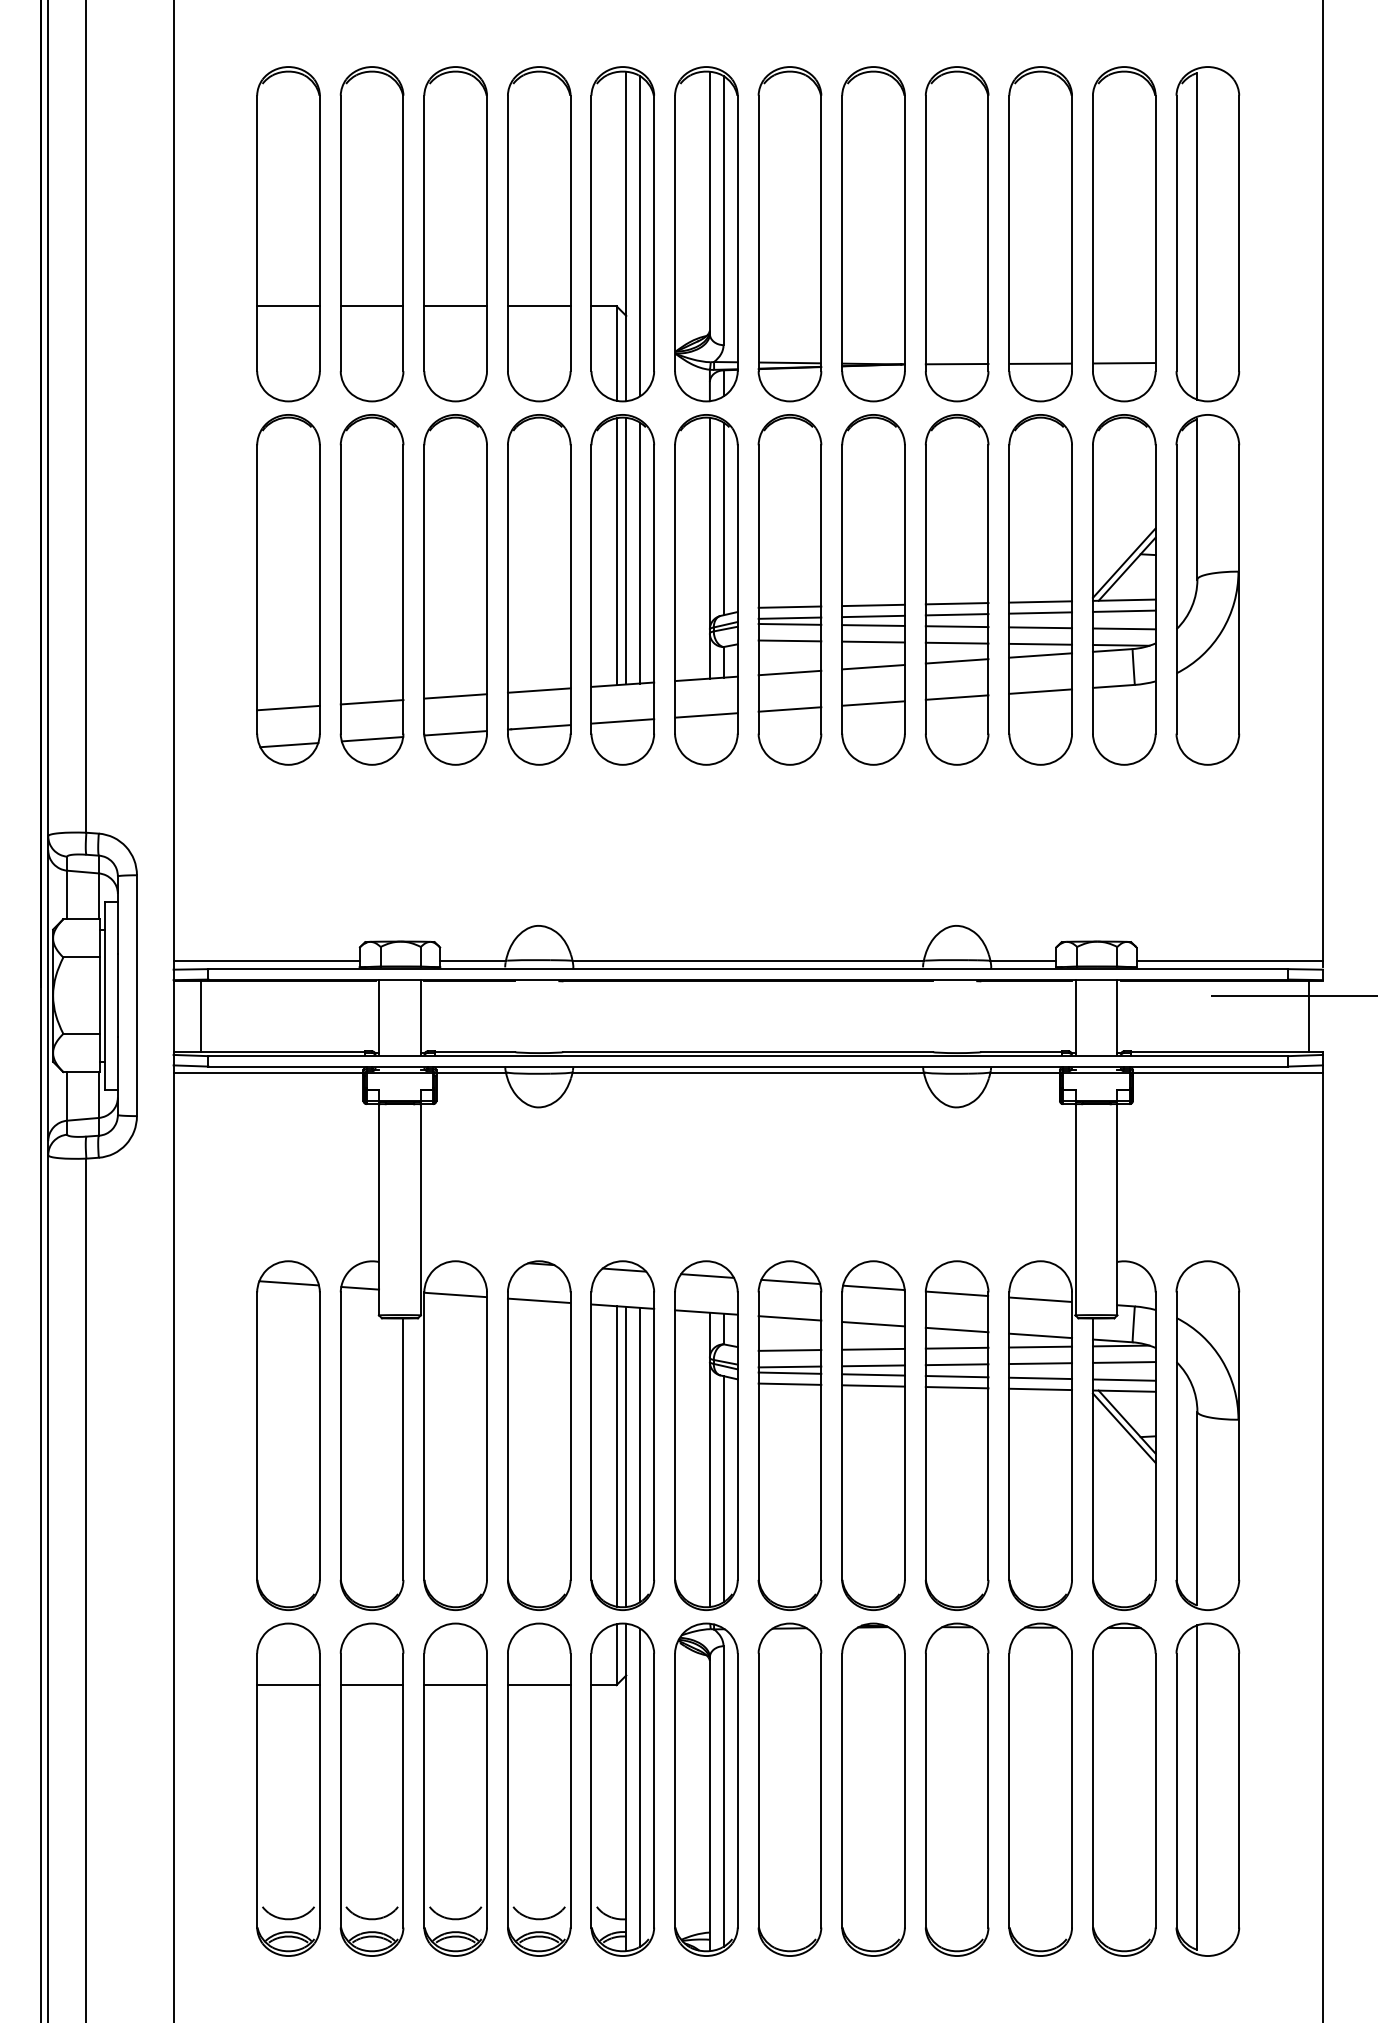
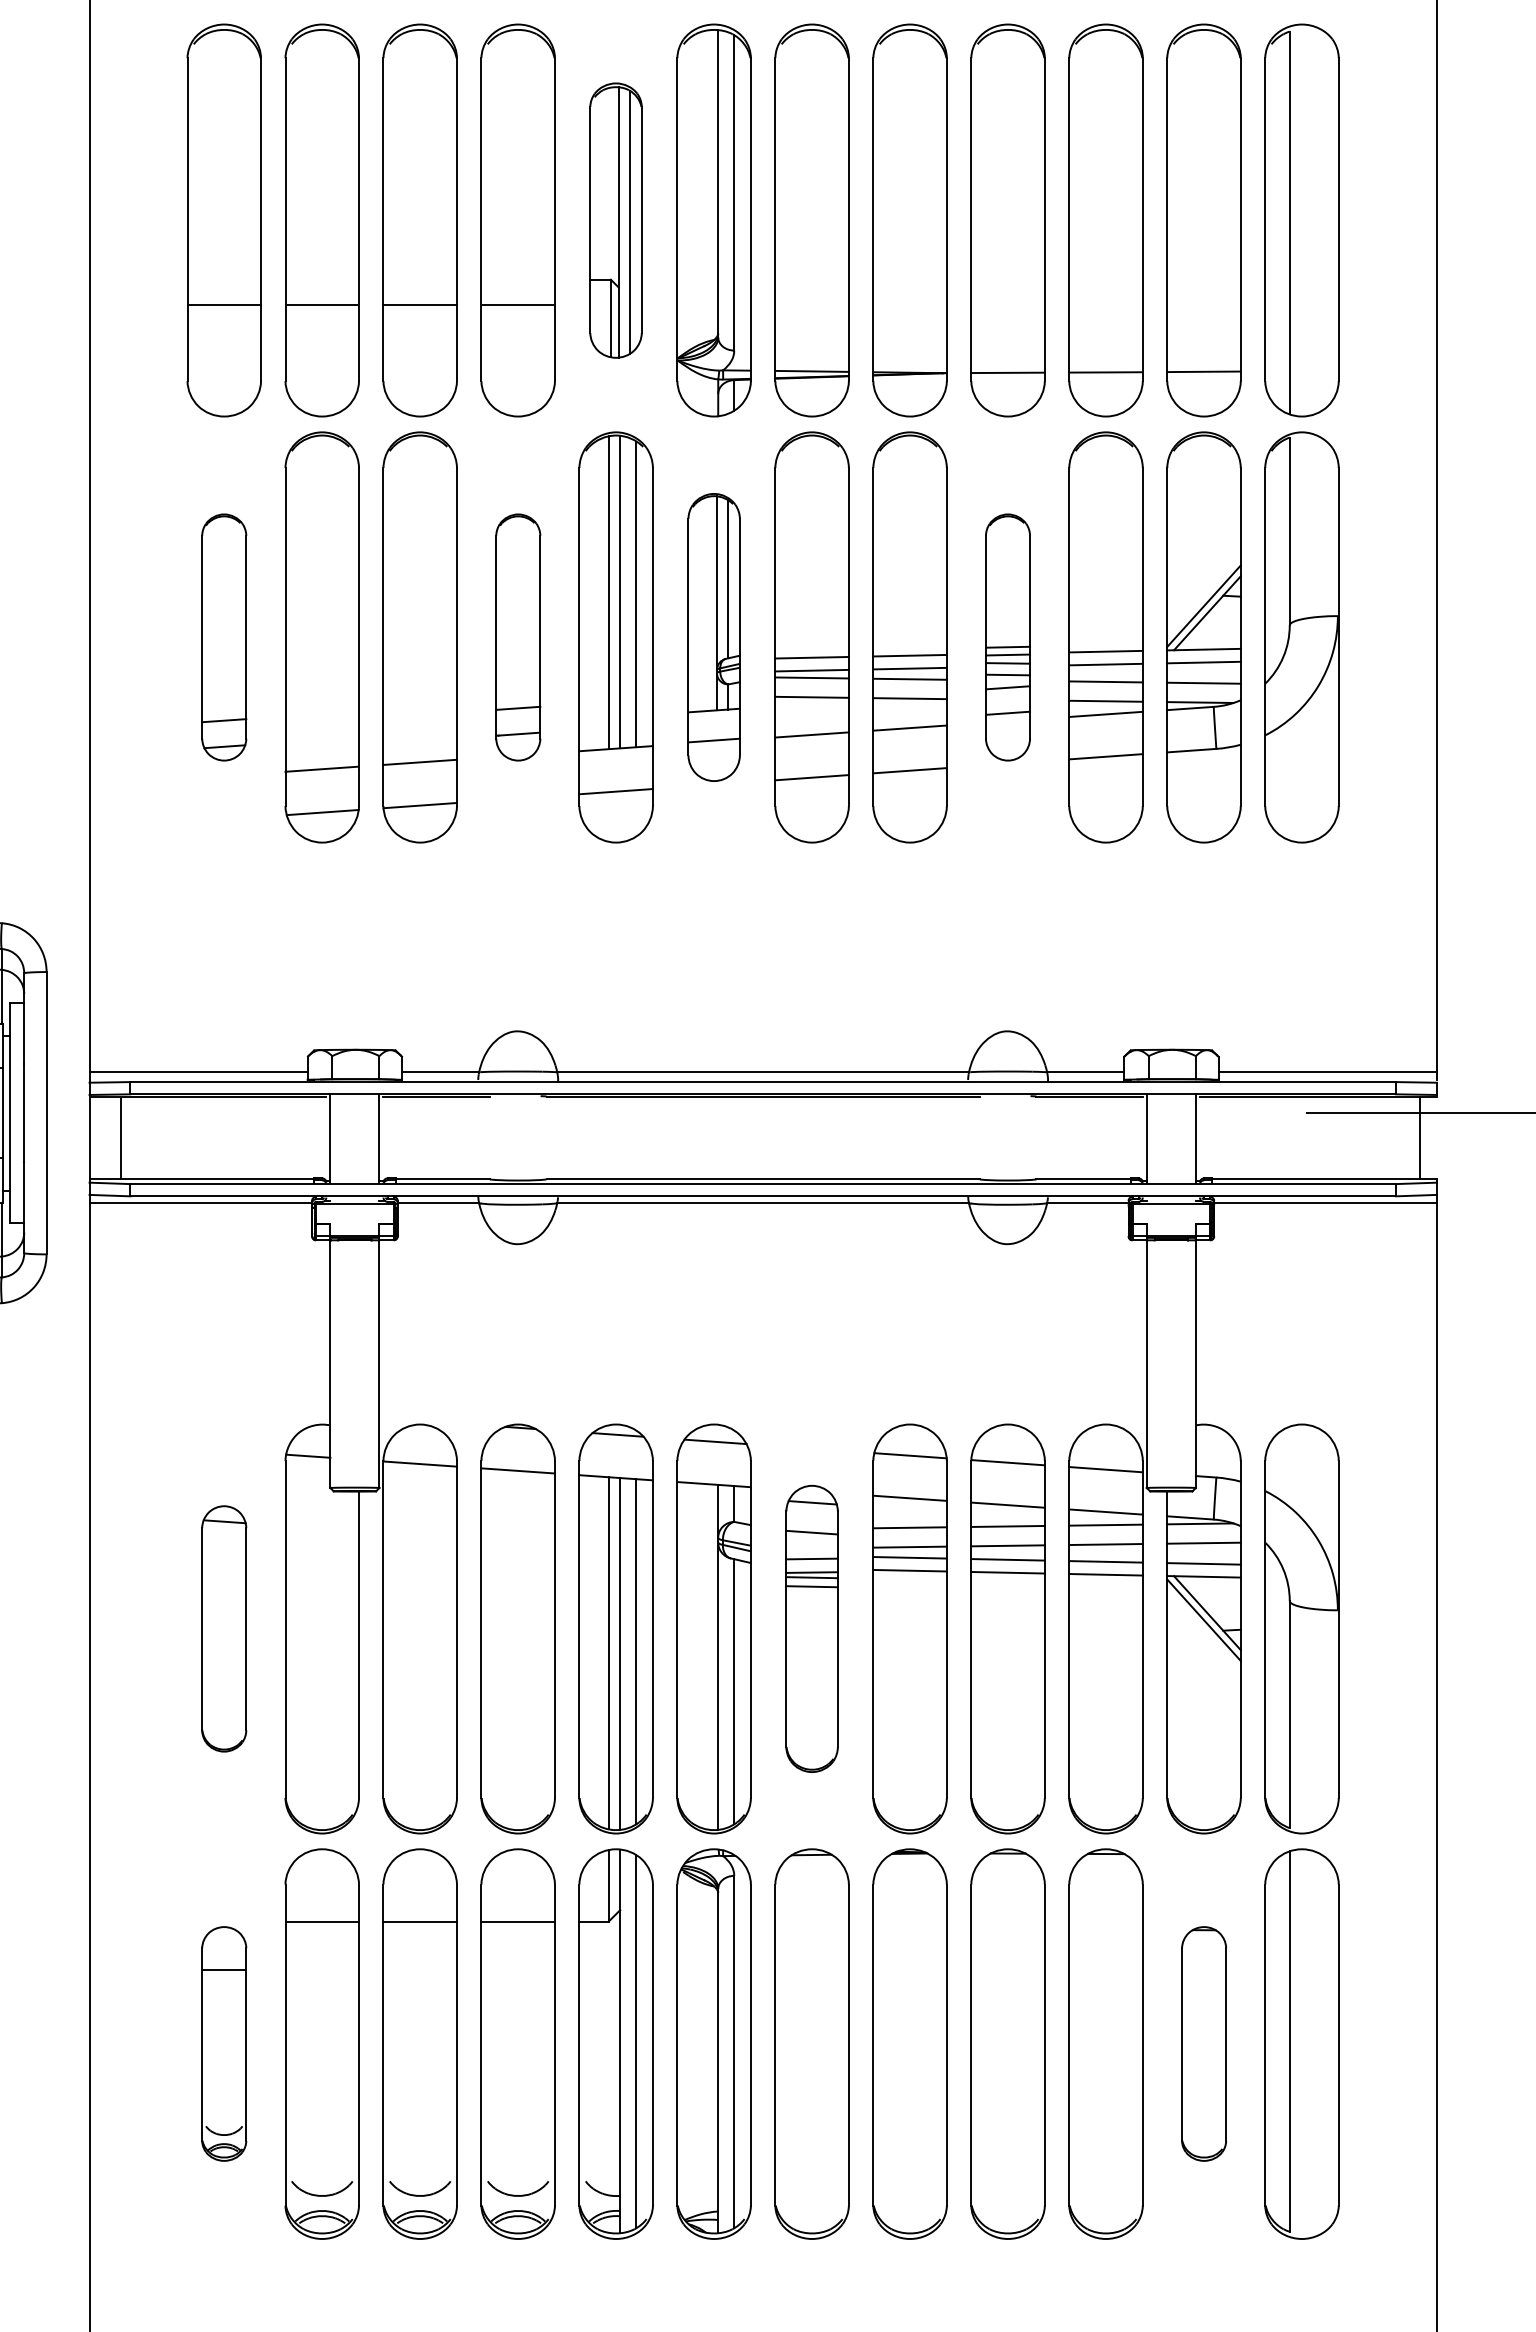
part: (622, 234) -> (615, 220), size x0.7
part: (288, 589) -> (224, 637), size x0.6
part: (539, 589) -> (518, 637), size x0.6
part: (706, 589) -> (714, 637), size x0.7
part: (956, 589) -> (1007, 637), size x0.6
part: (288, 1435) -> (224, 1628), size x0.6
part: (789, 1435) -> (811, 1628), size x0.7
part: (288, 1789) -> (224, 2043), size x0.6
part: (1124, 1789) -> (1204, 2043), size x0.6

